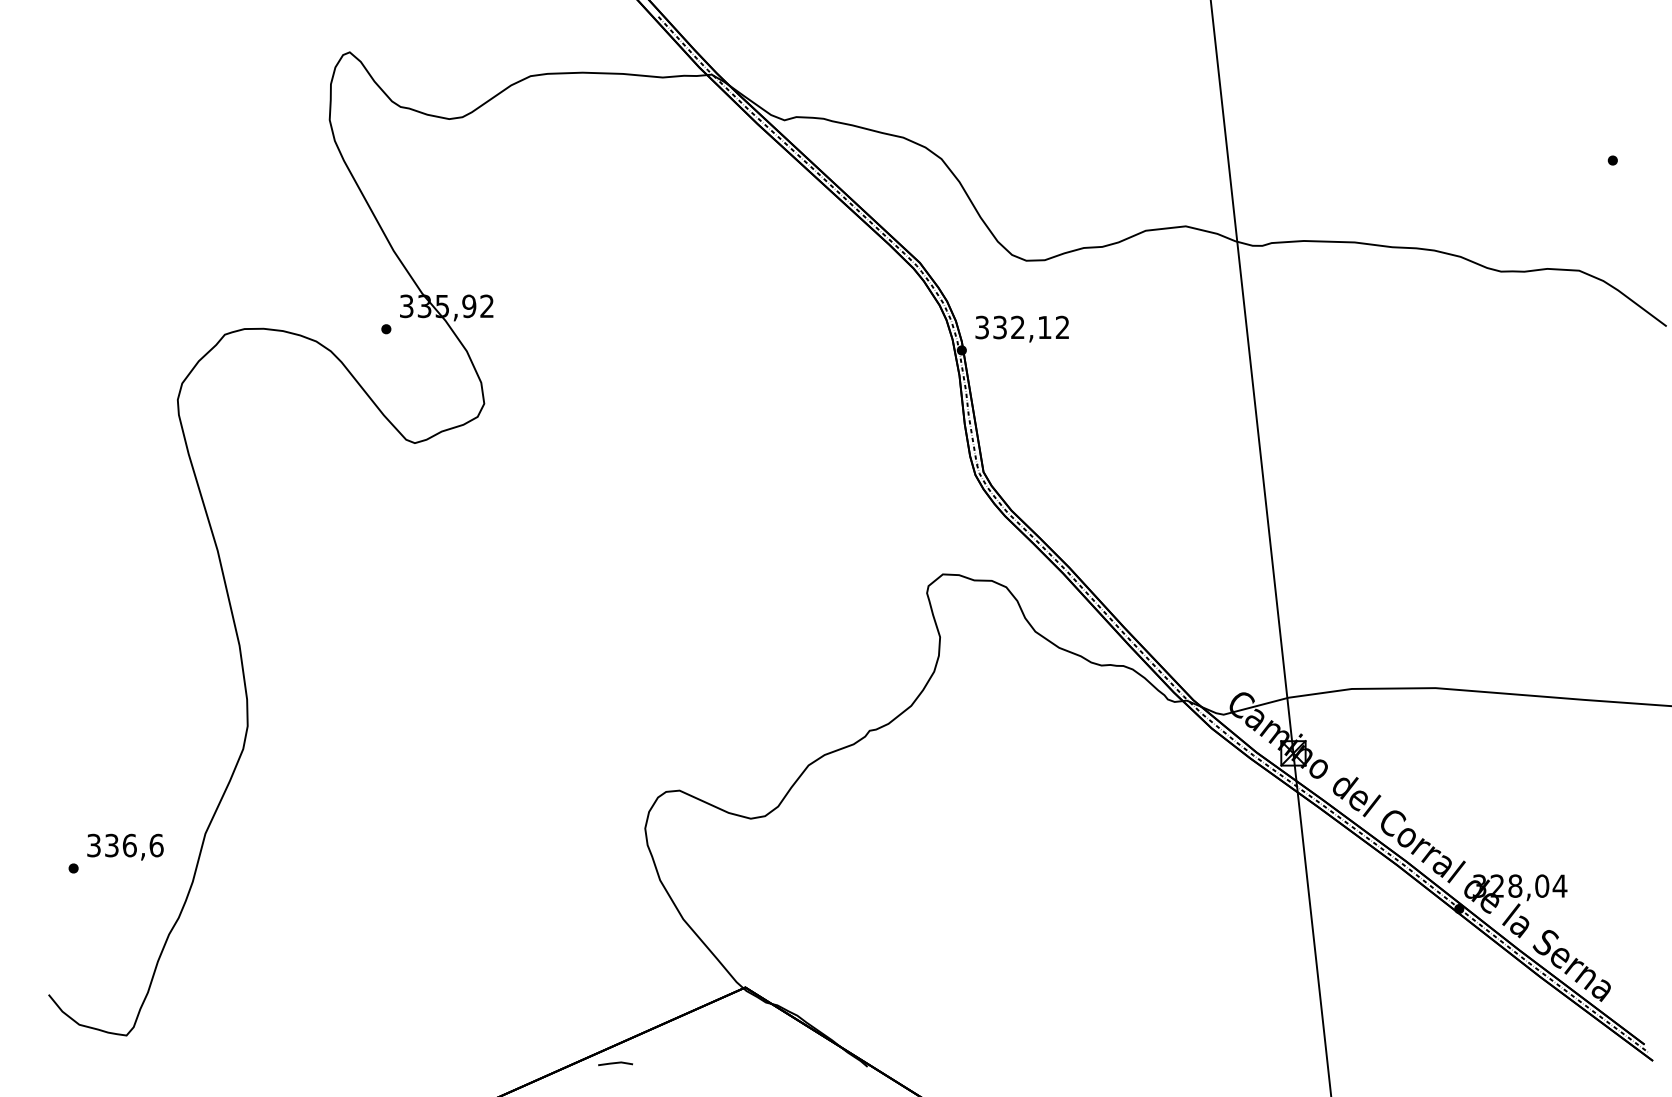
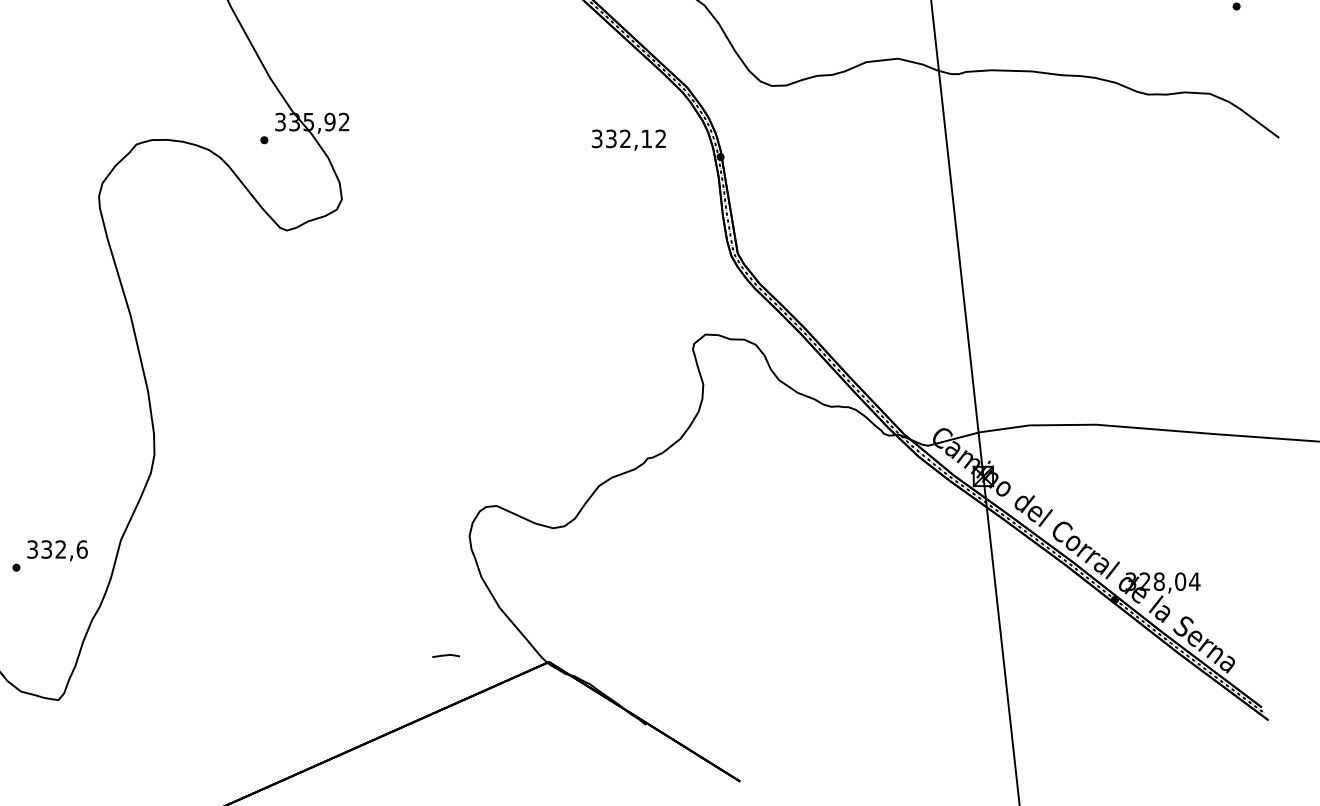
text: (1021, 328) -> (628, 139), moved
text: (129, 845) -> (60, 549), 336,6 -> 332,6
line: (615, 1063) -> (446, 655), moved

